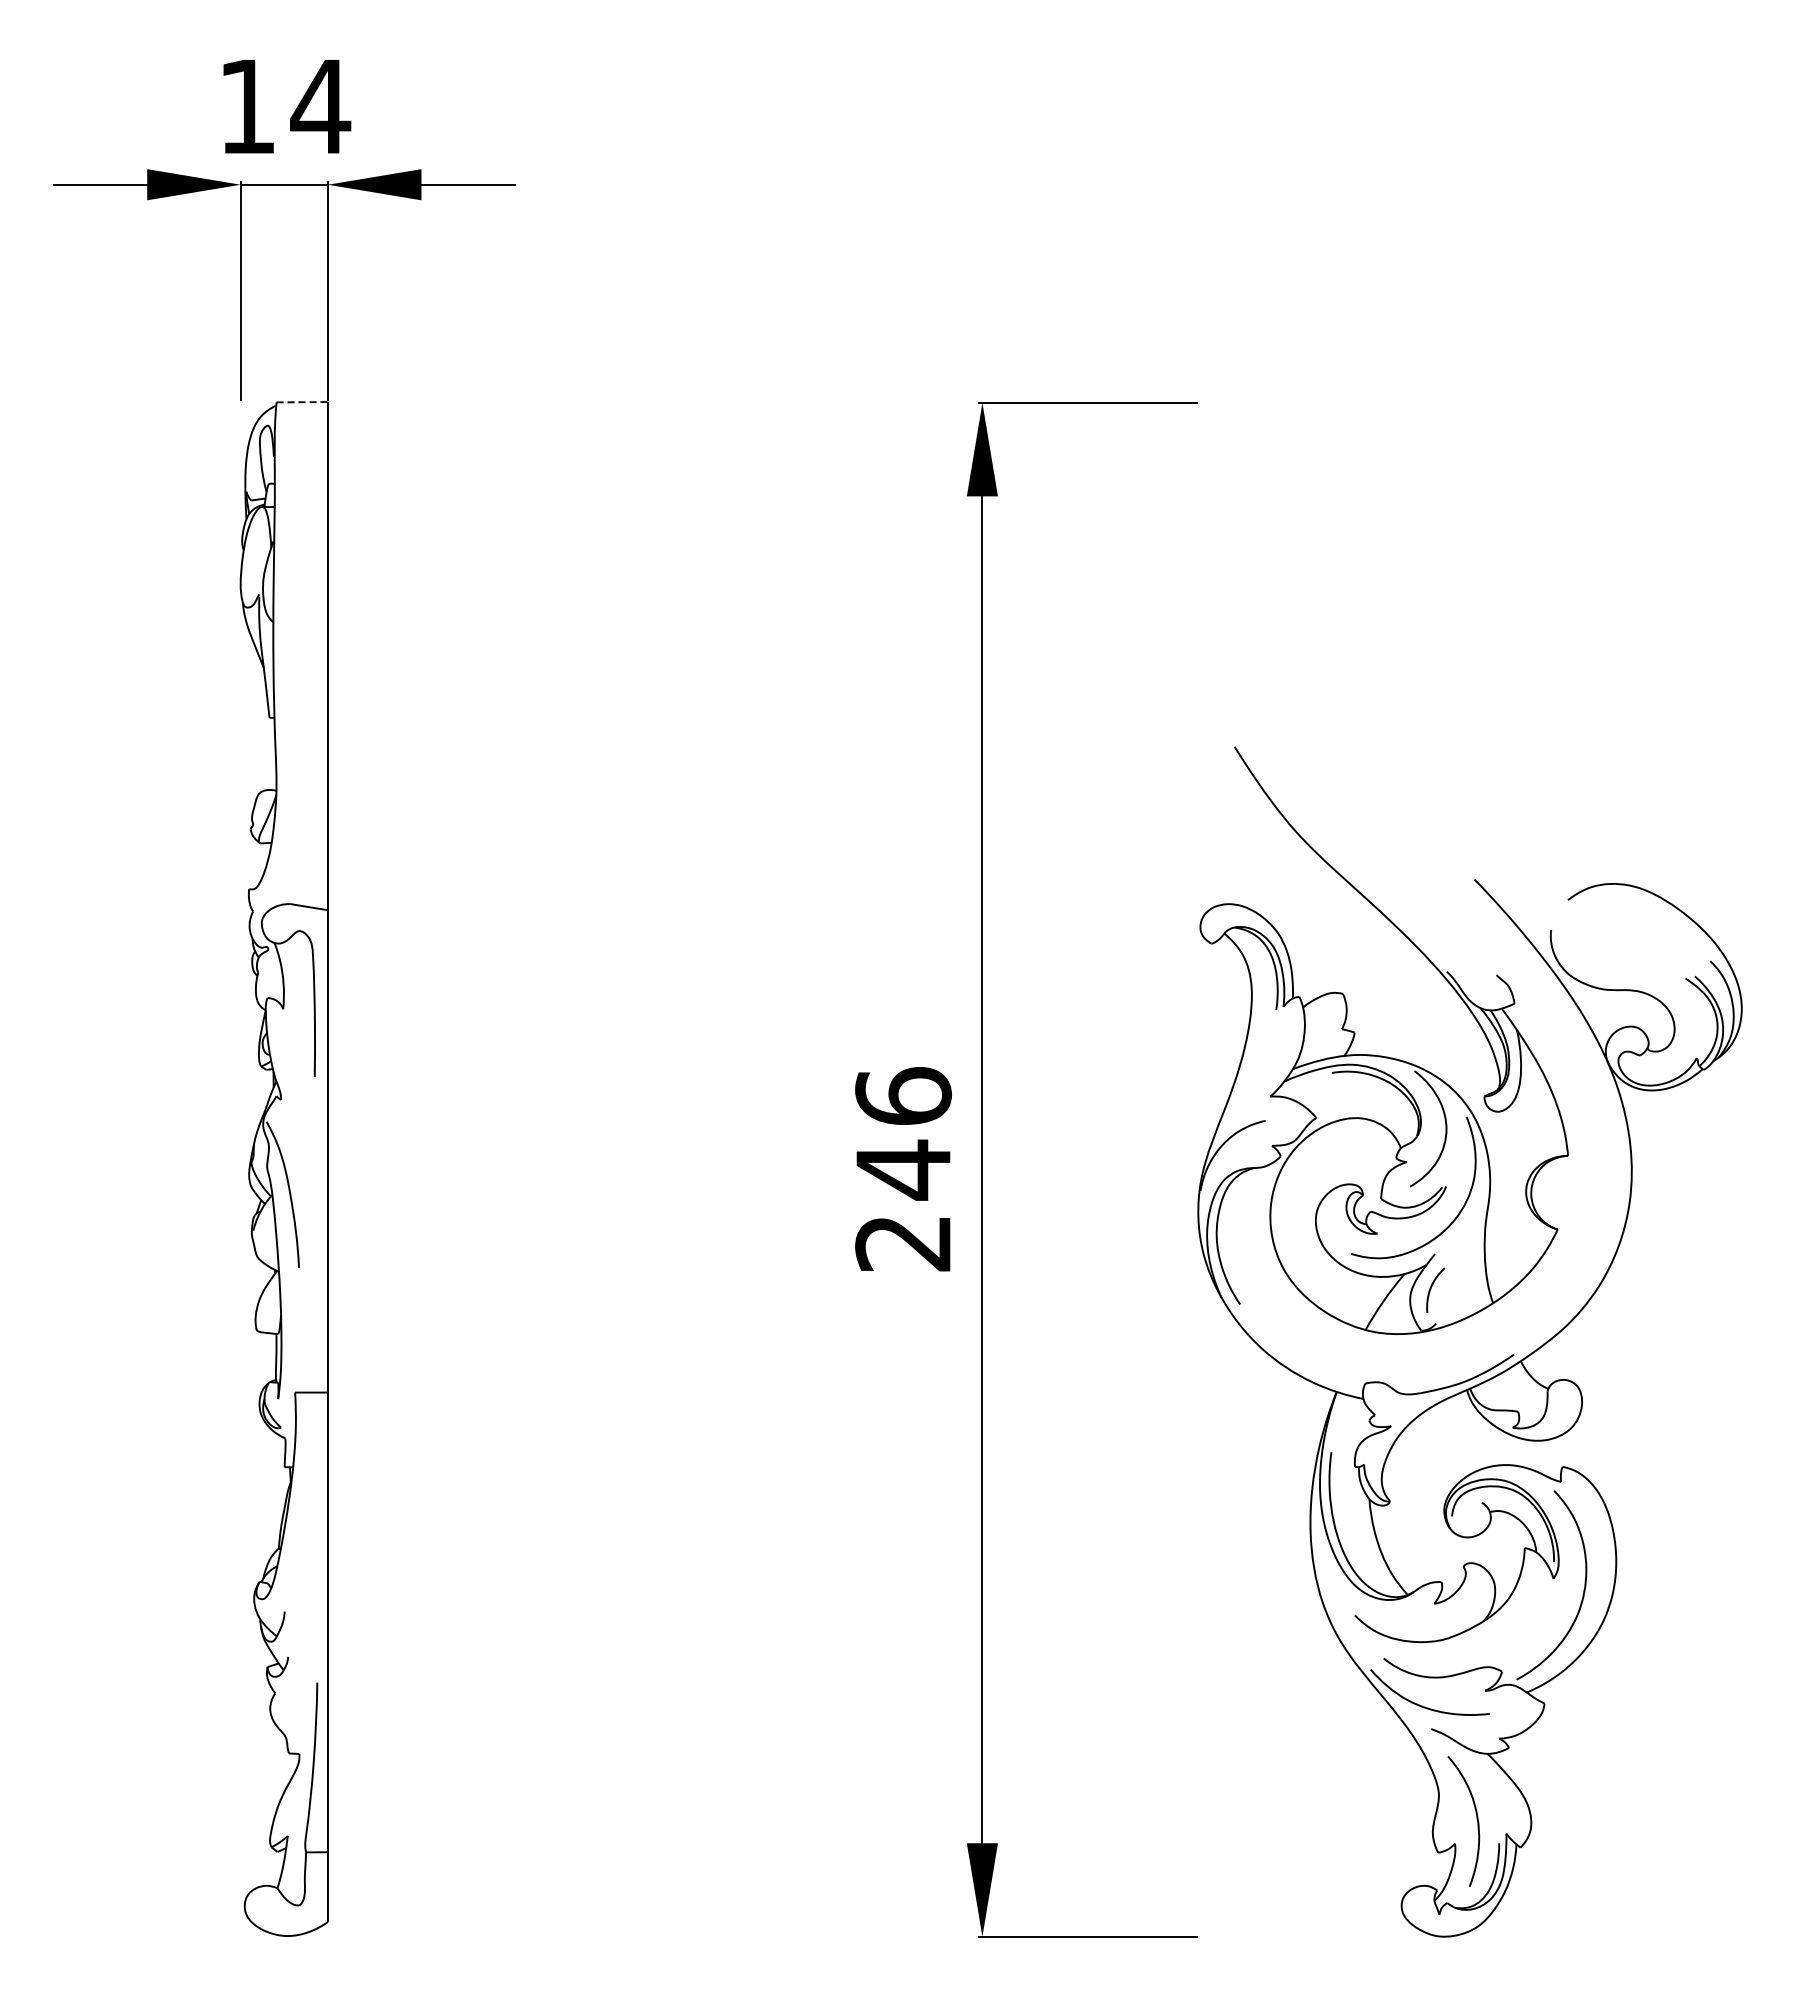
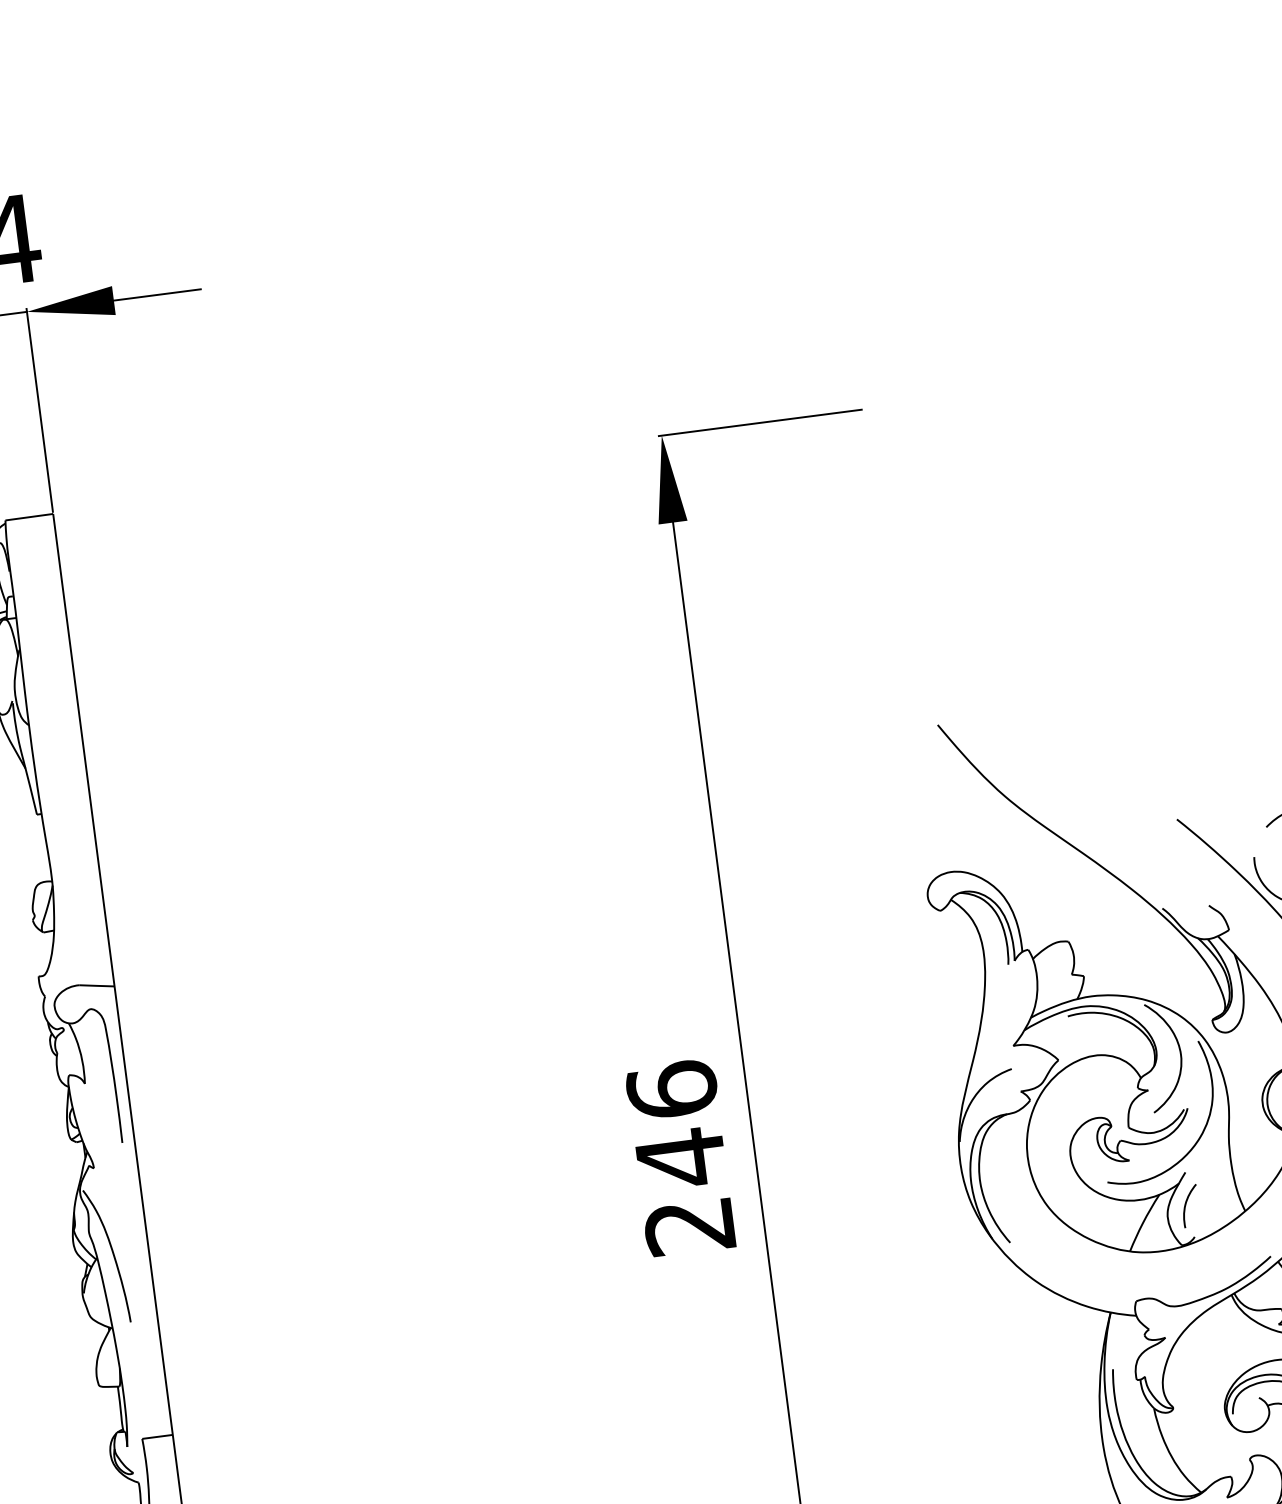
line: (302, 402) -> (29, 517), dashed -> solid

